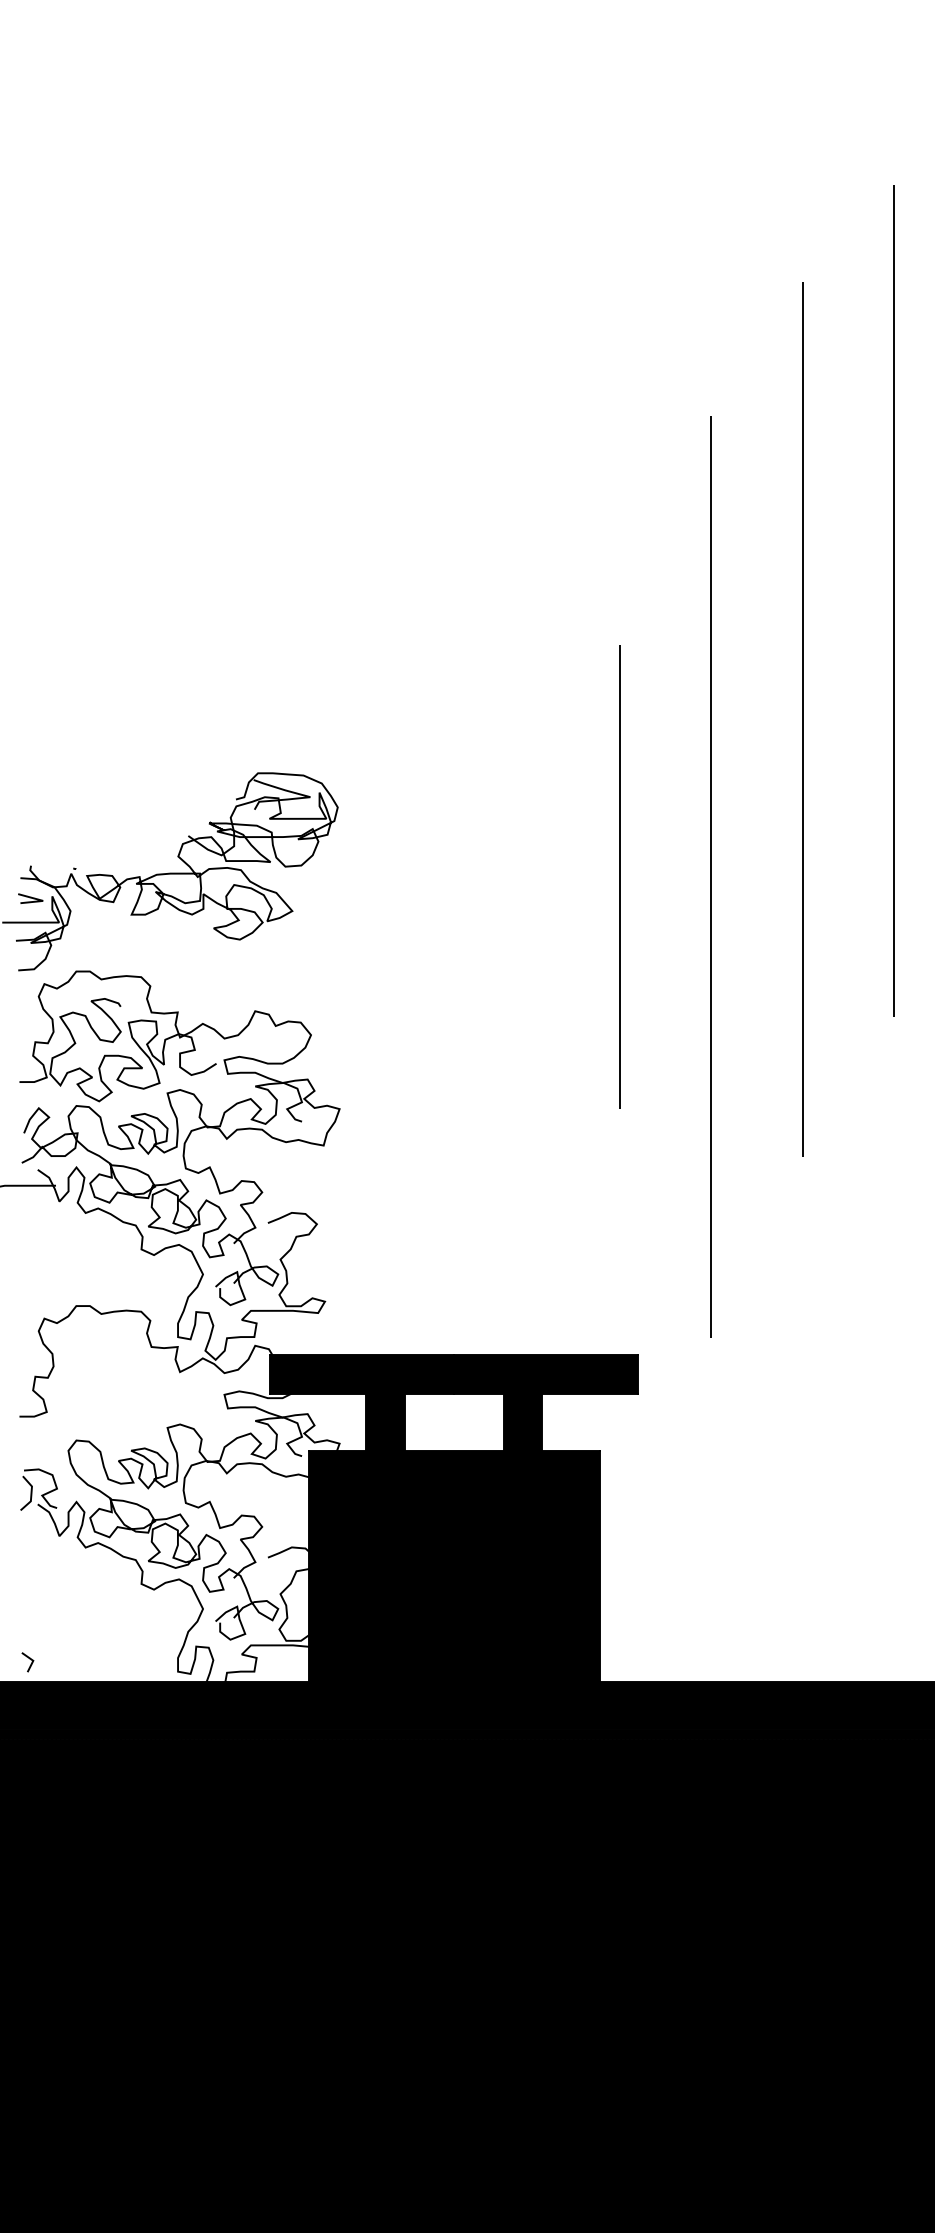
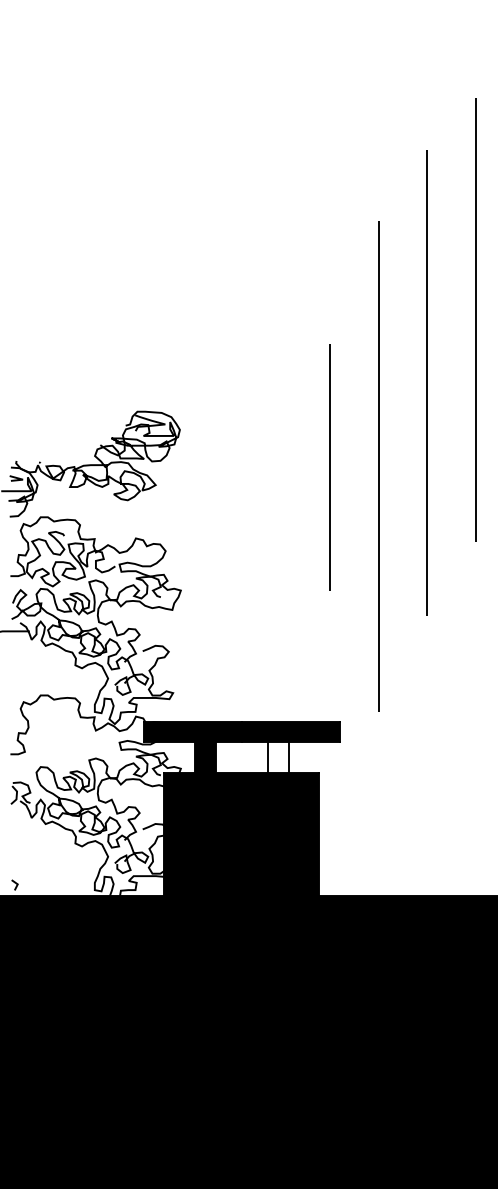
fill: (522, 1422) -> (278, 757), removed

